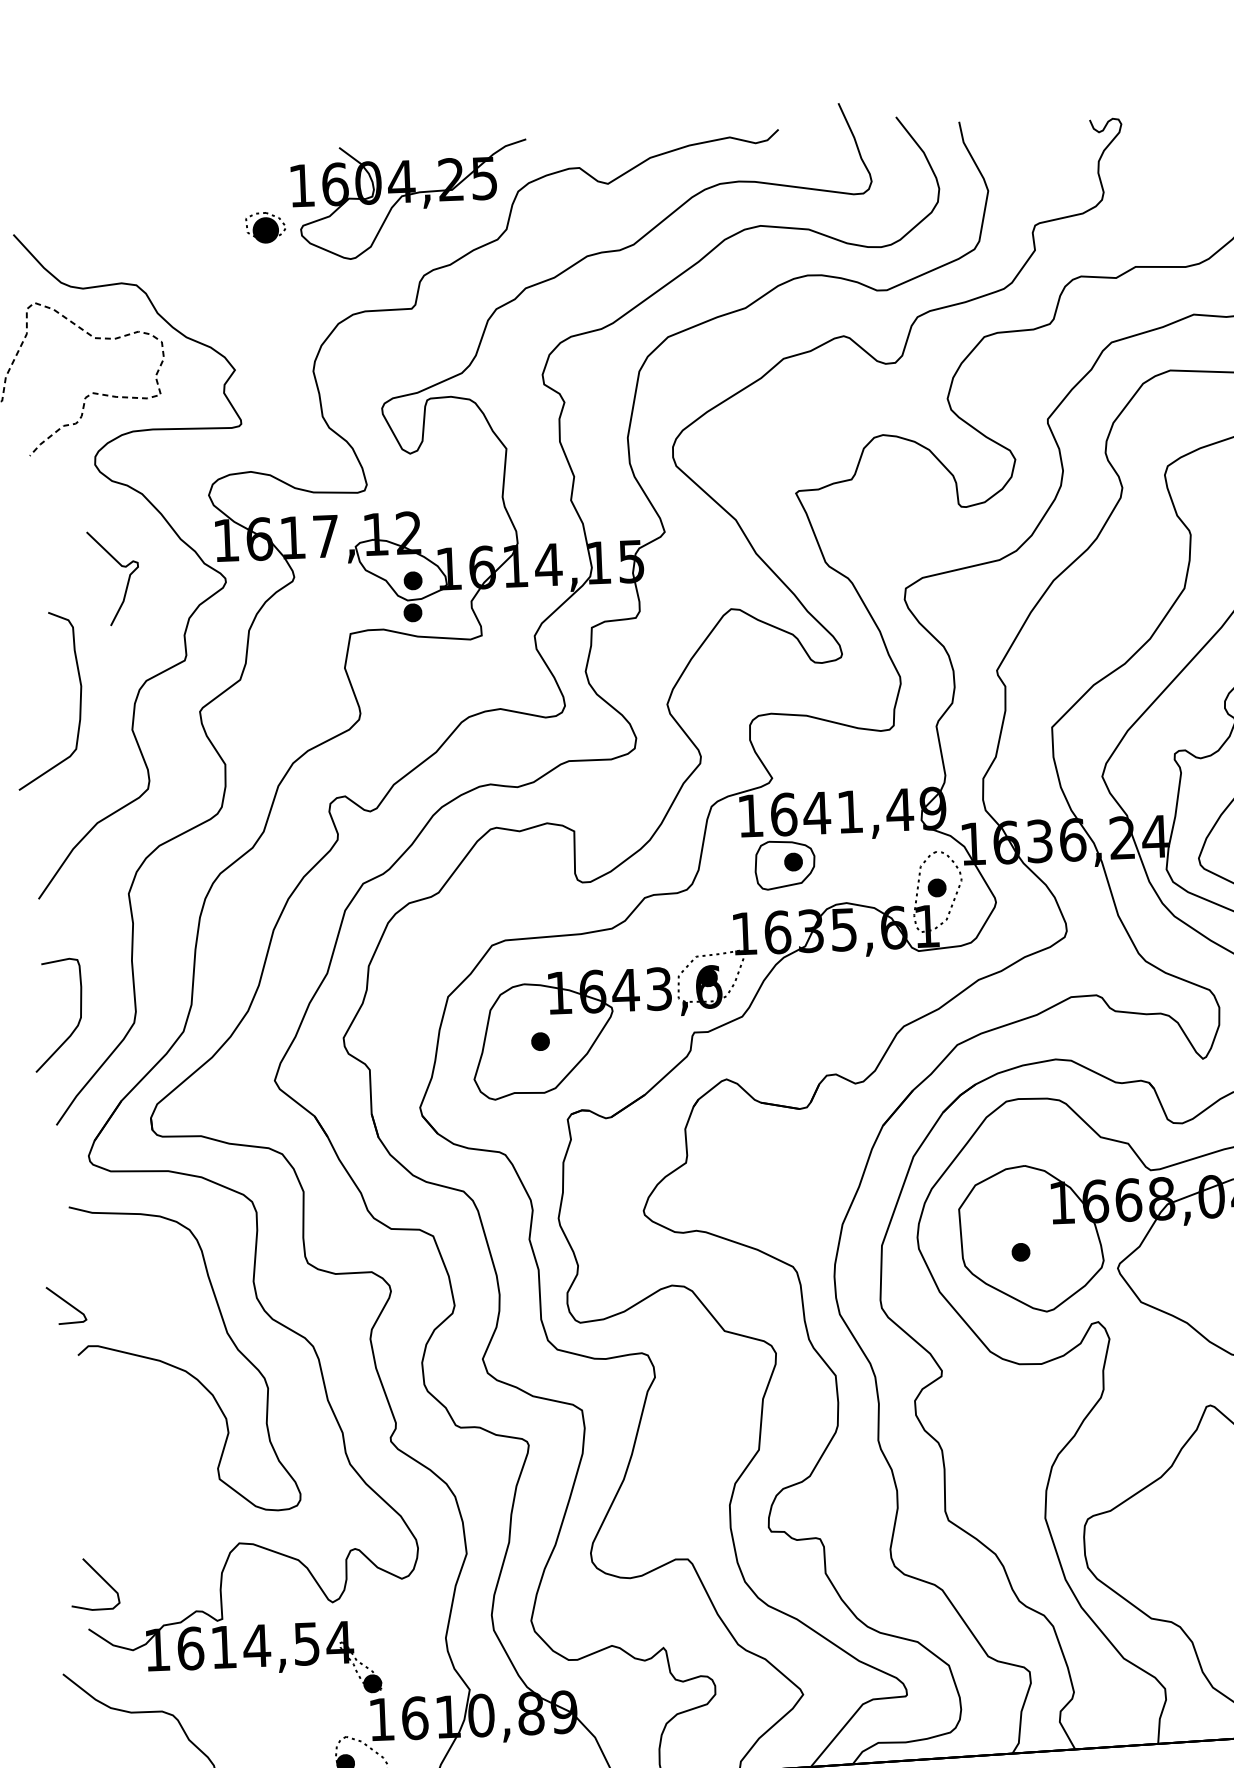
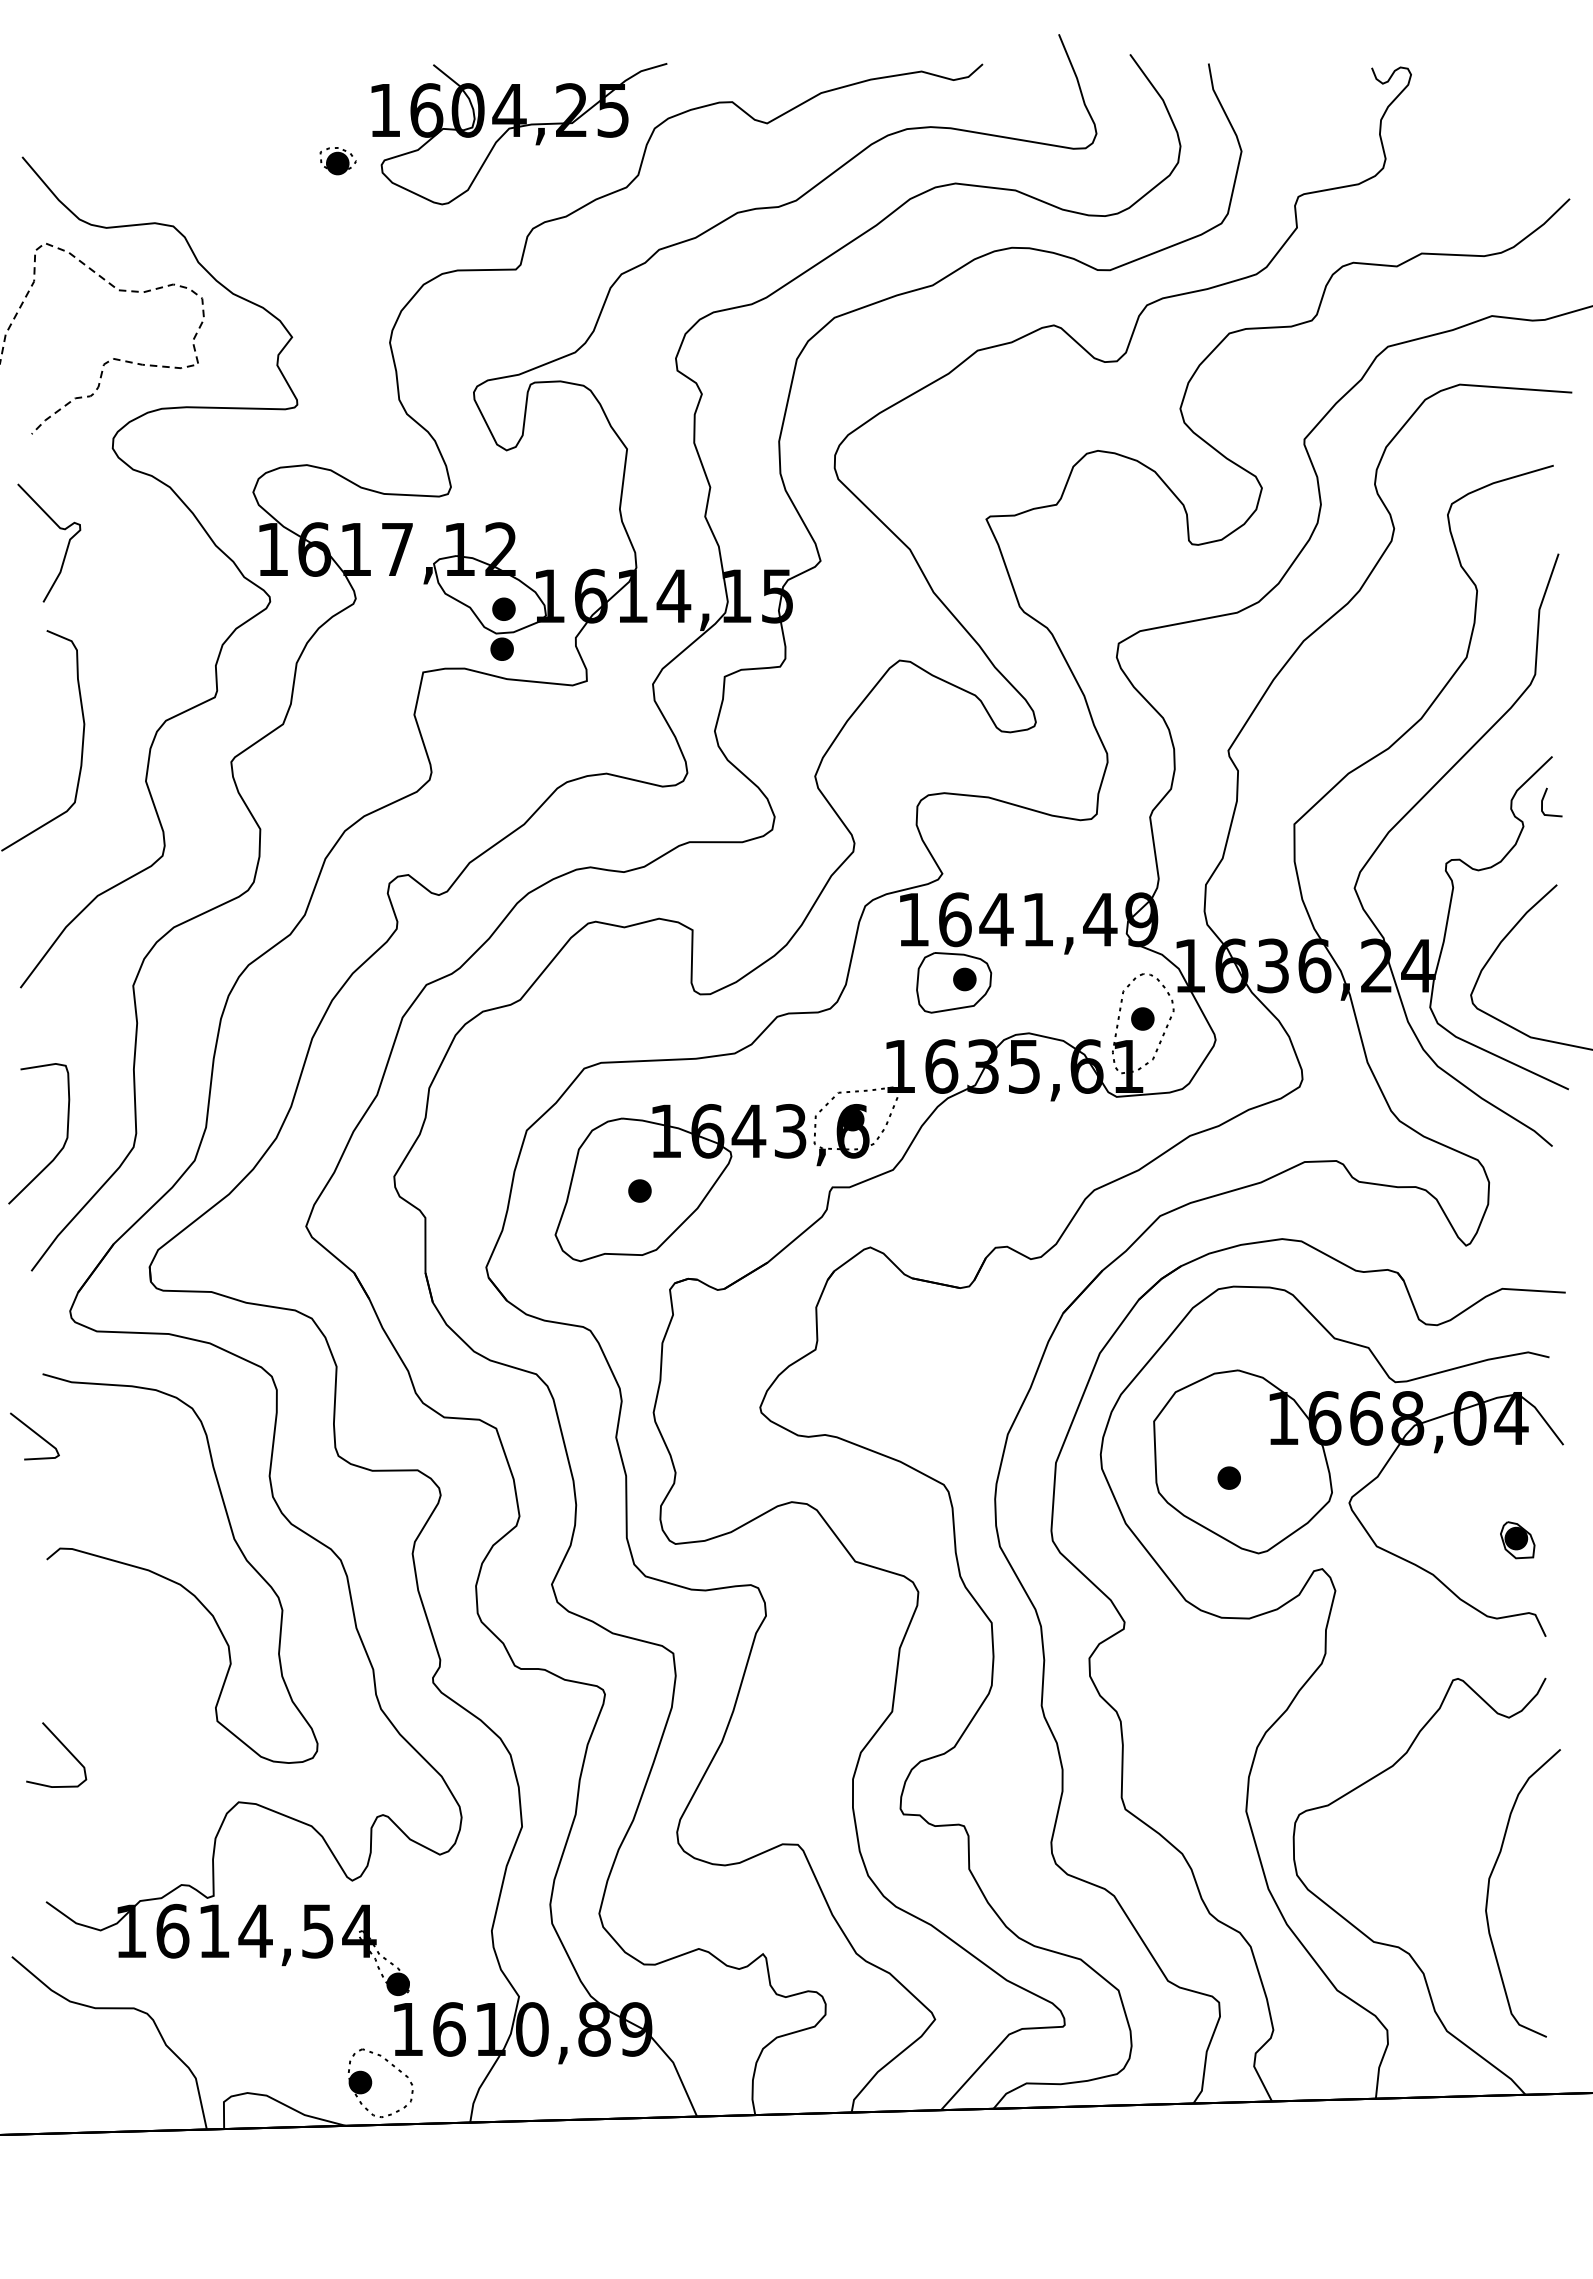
part: (265, 228) -> (337, 161), size x0.71
curve: (122, 567) -> (60, 529), moved
line: (67, 1303) -> (36, 1434), moved
curve: (100, 1577) -> (63, 1746), moved

